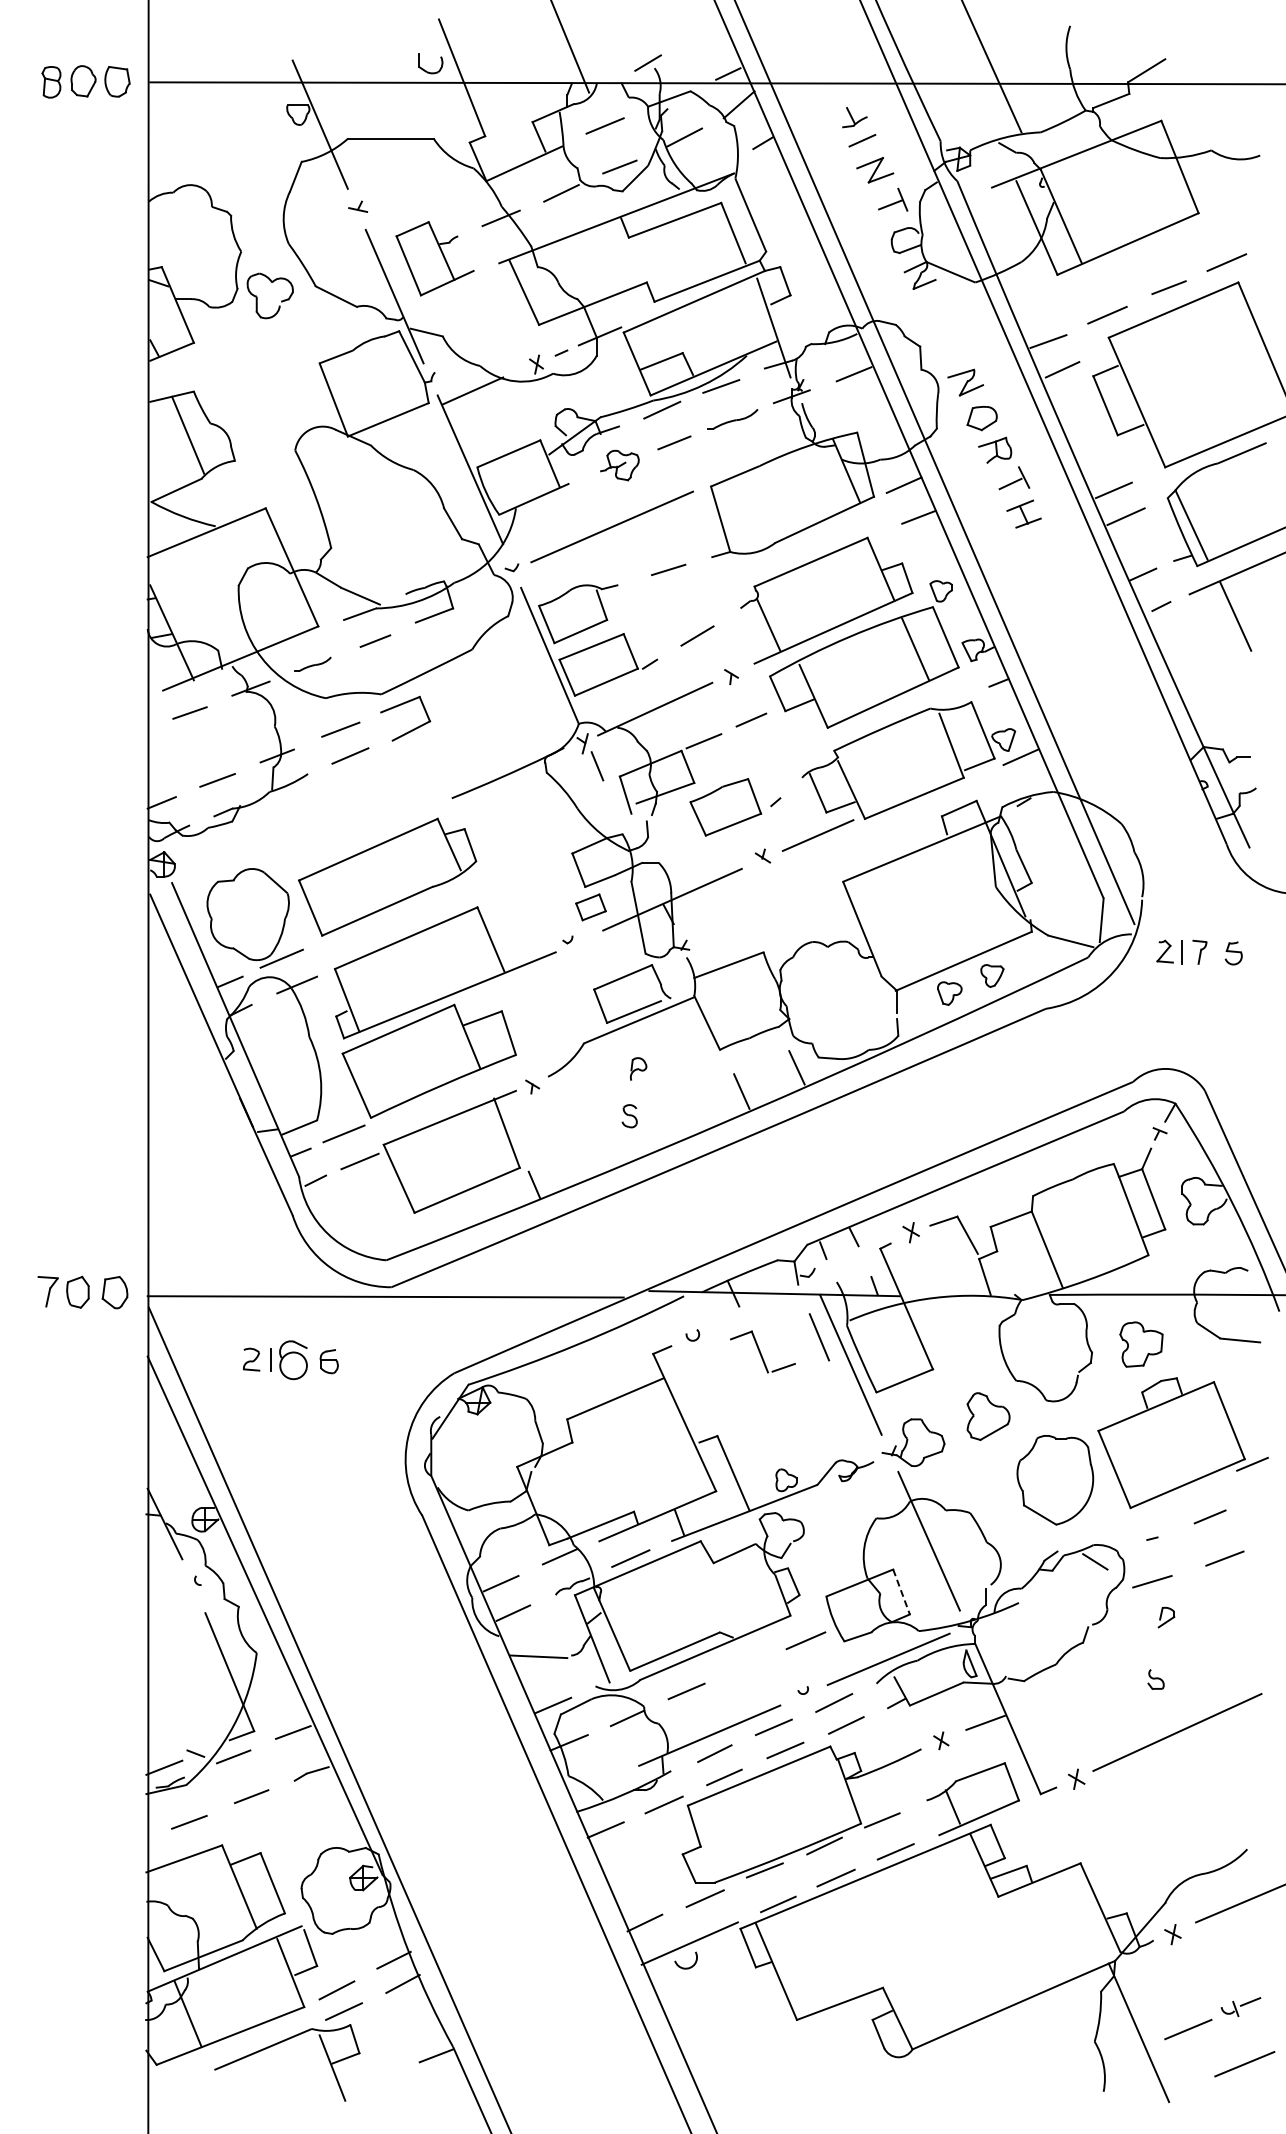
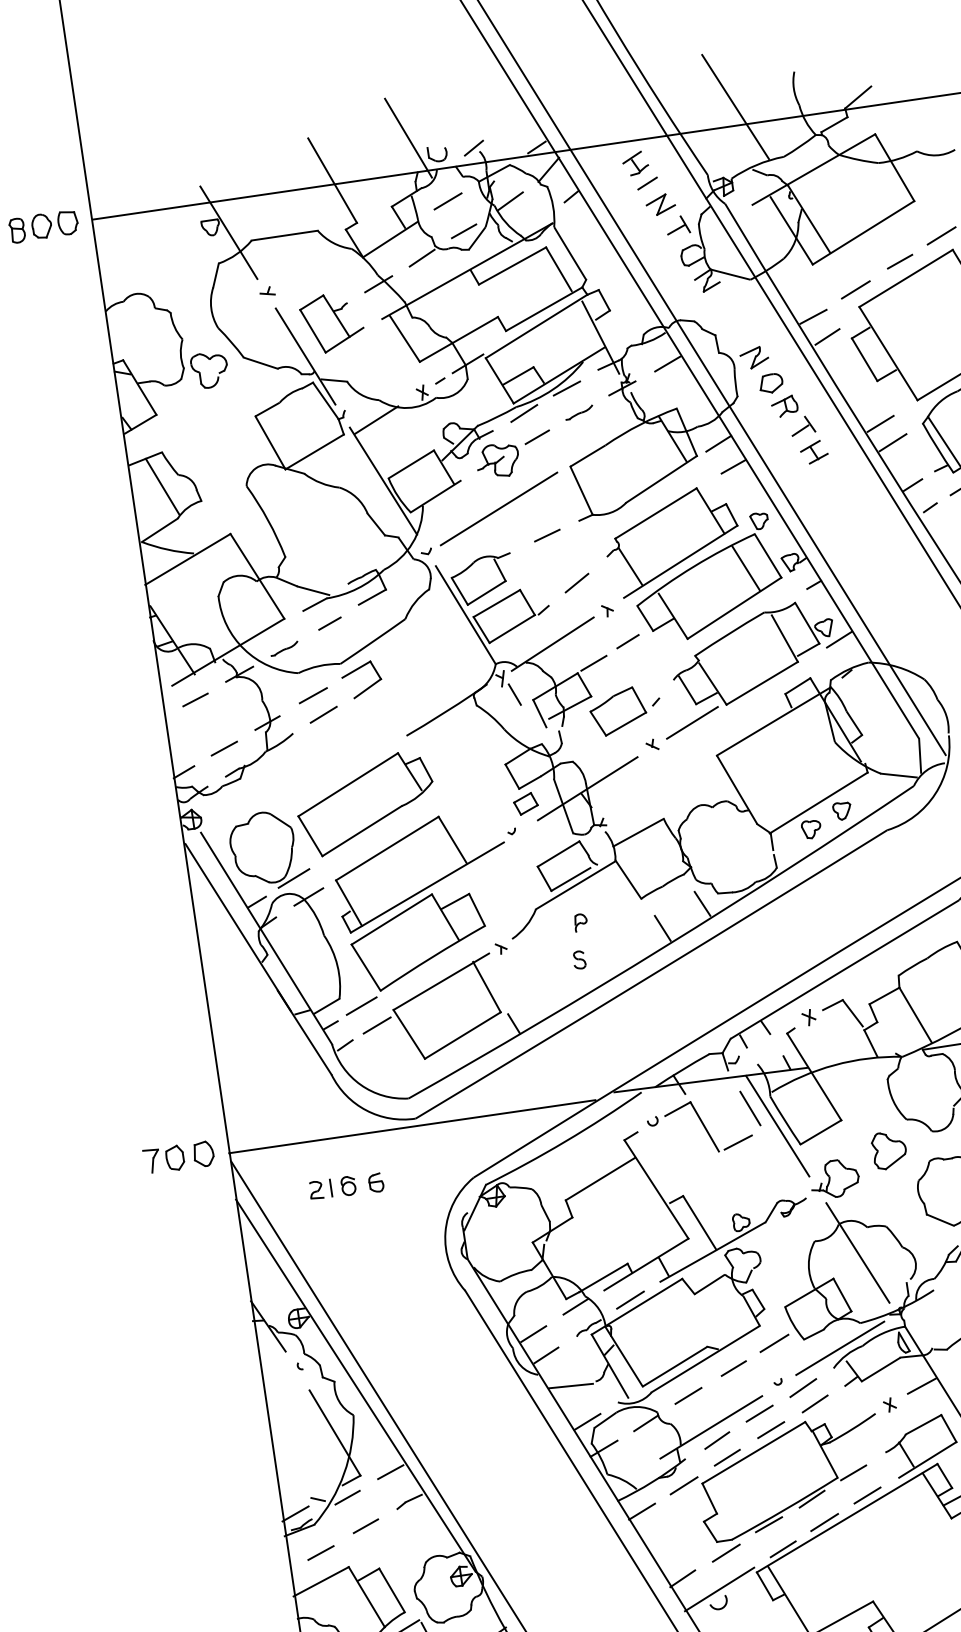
part: (426, 70) -> (435, 159), moved
line: (847, 104) -> (632, 157), added
part: (732, 418) -> (579, 411), size x0.71
part: (619, 465) -> (497, 460), size x1.43
part: (762, 1351) -> (708, 1125), size x1.67
part: (293, 1360) -> (348, 1186), size x0.62
line: (901, 1592) -> (842, 1295), dashed -> solid
line: (749, 1665) -> (733, 1368), added

